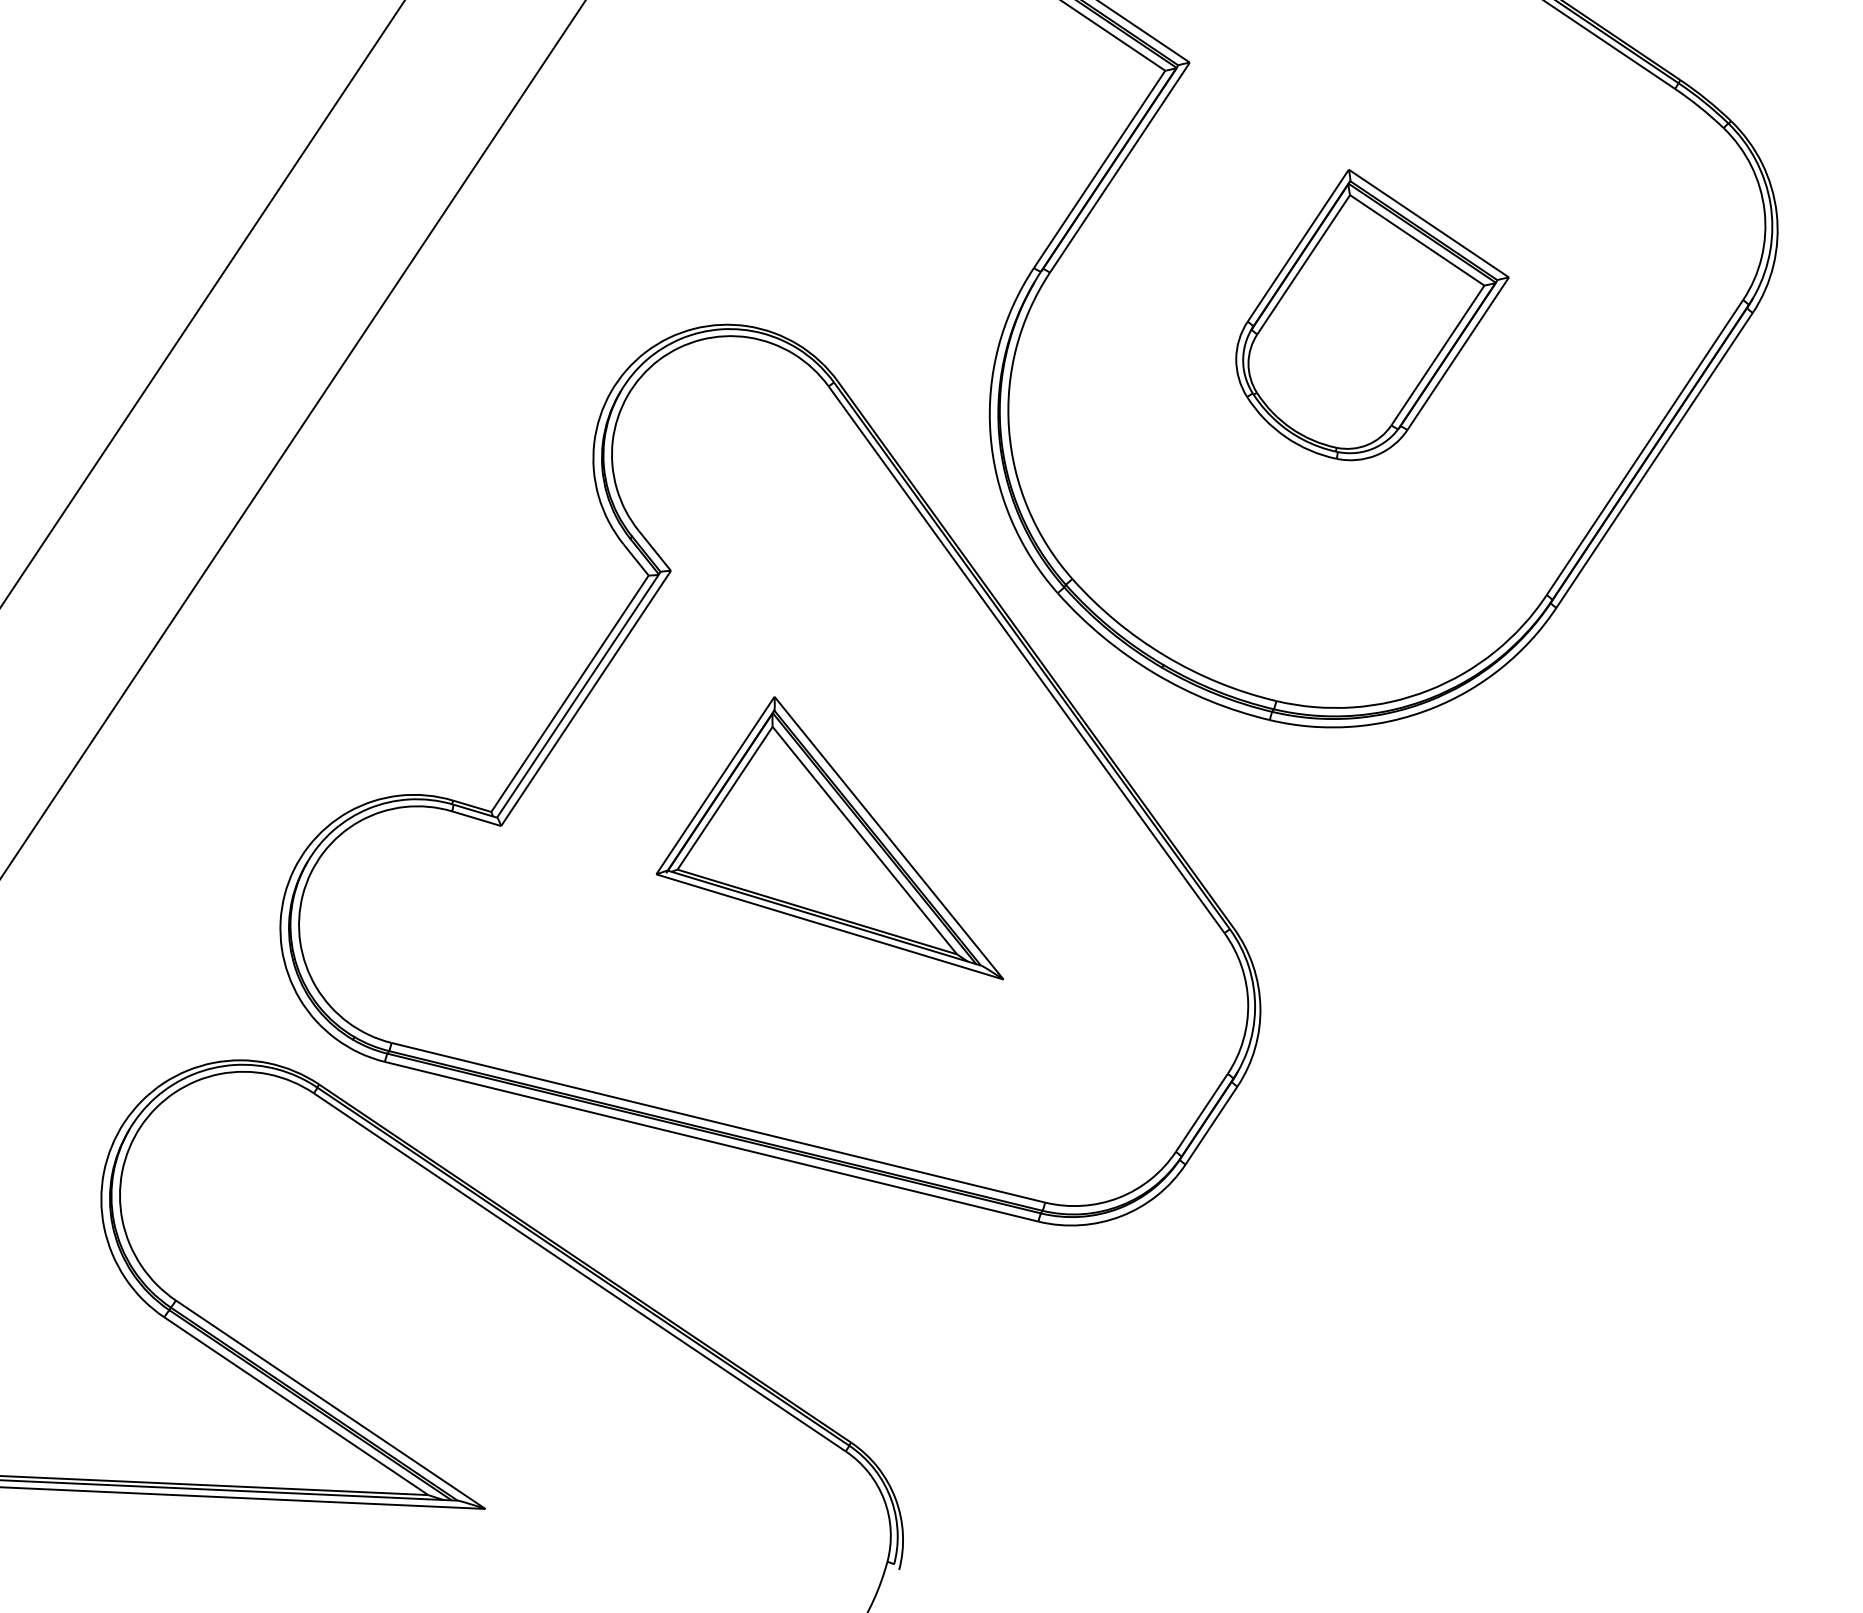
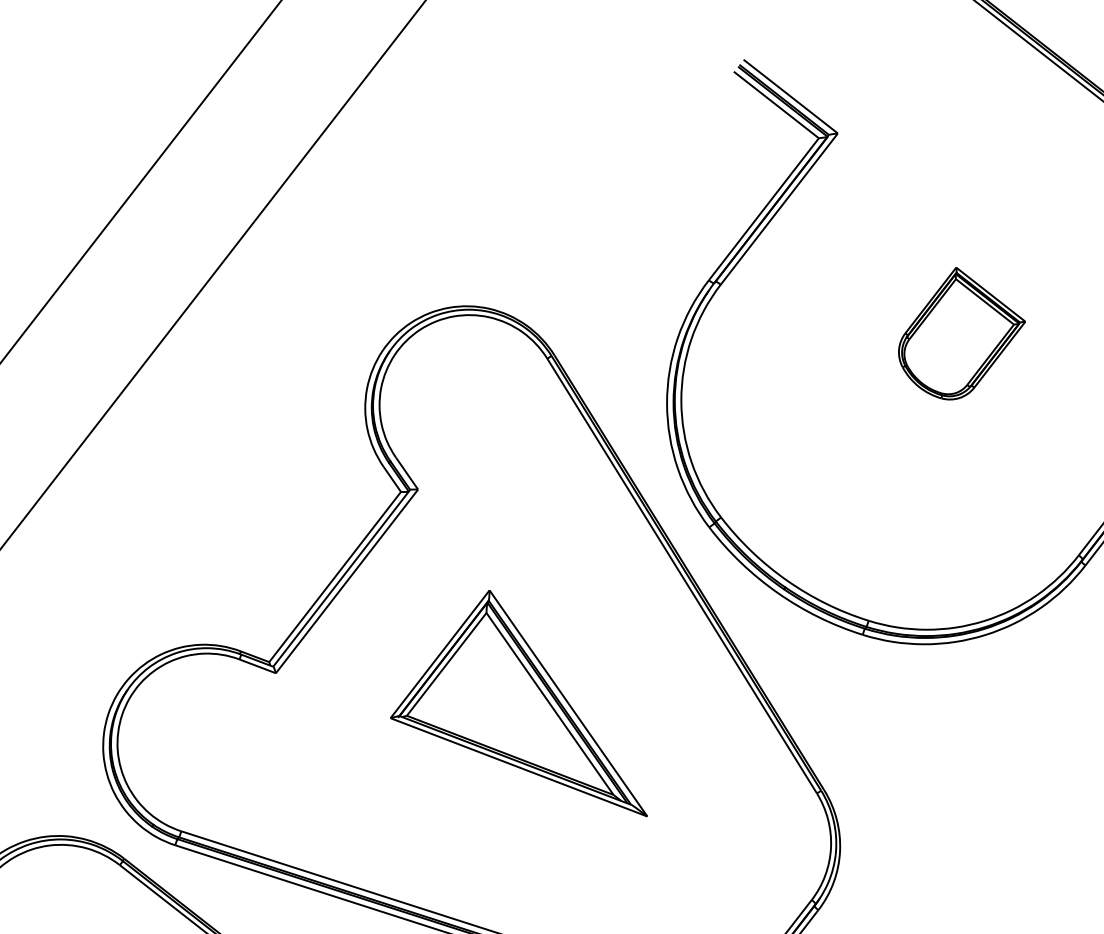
part: (1372, 315) -> (962, 334), size x0.6

